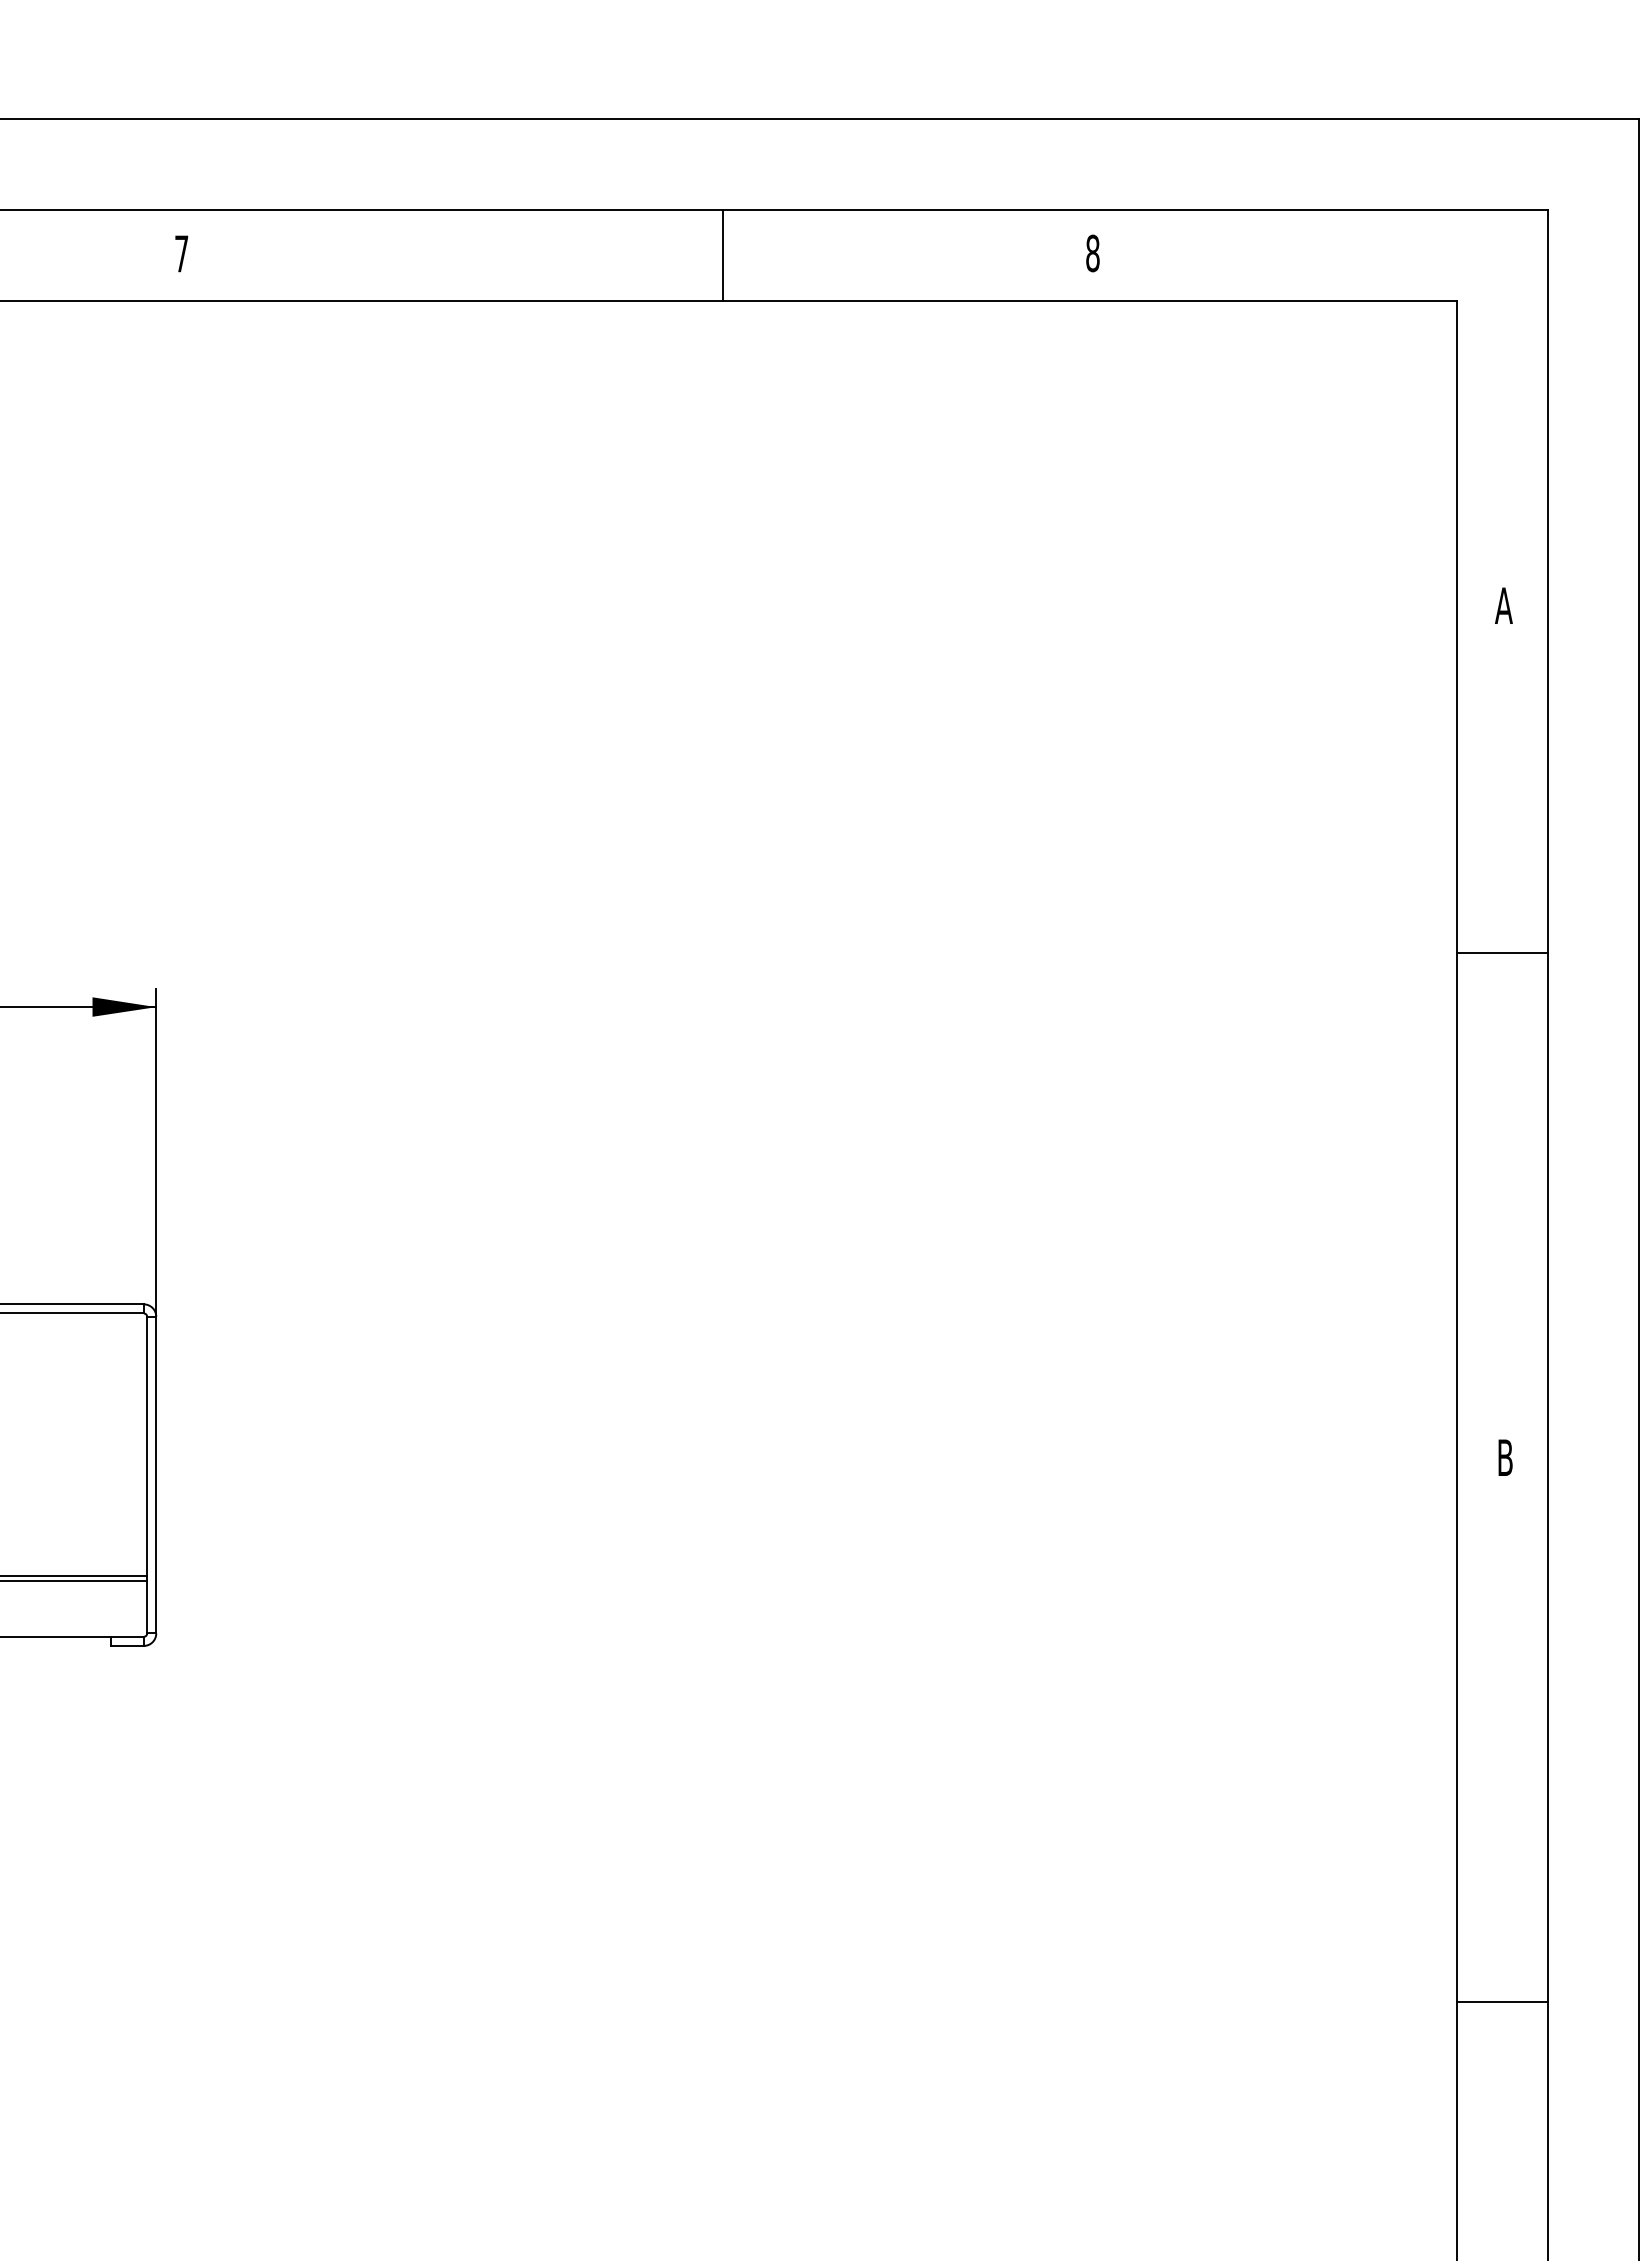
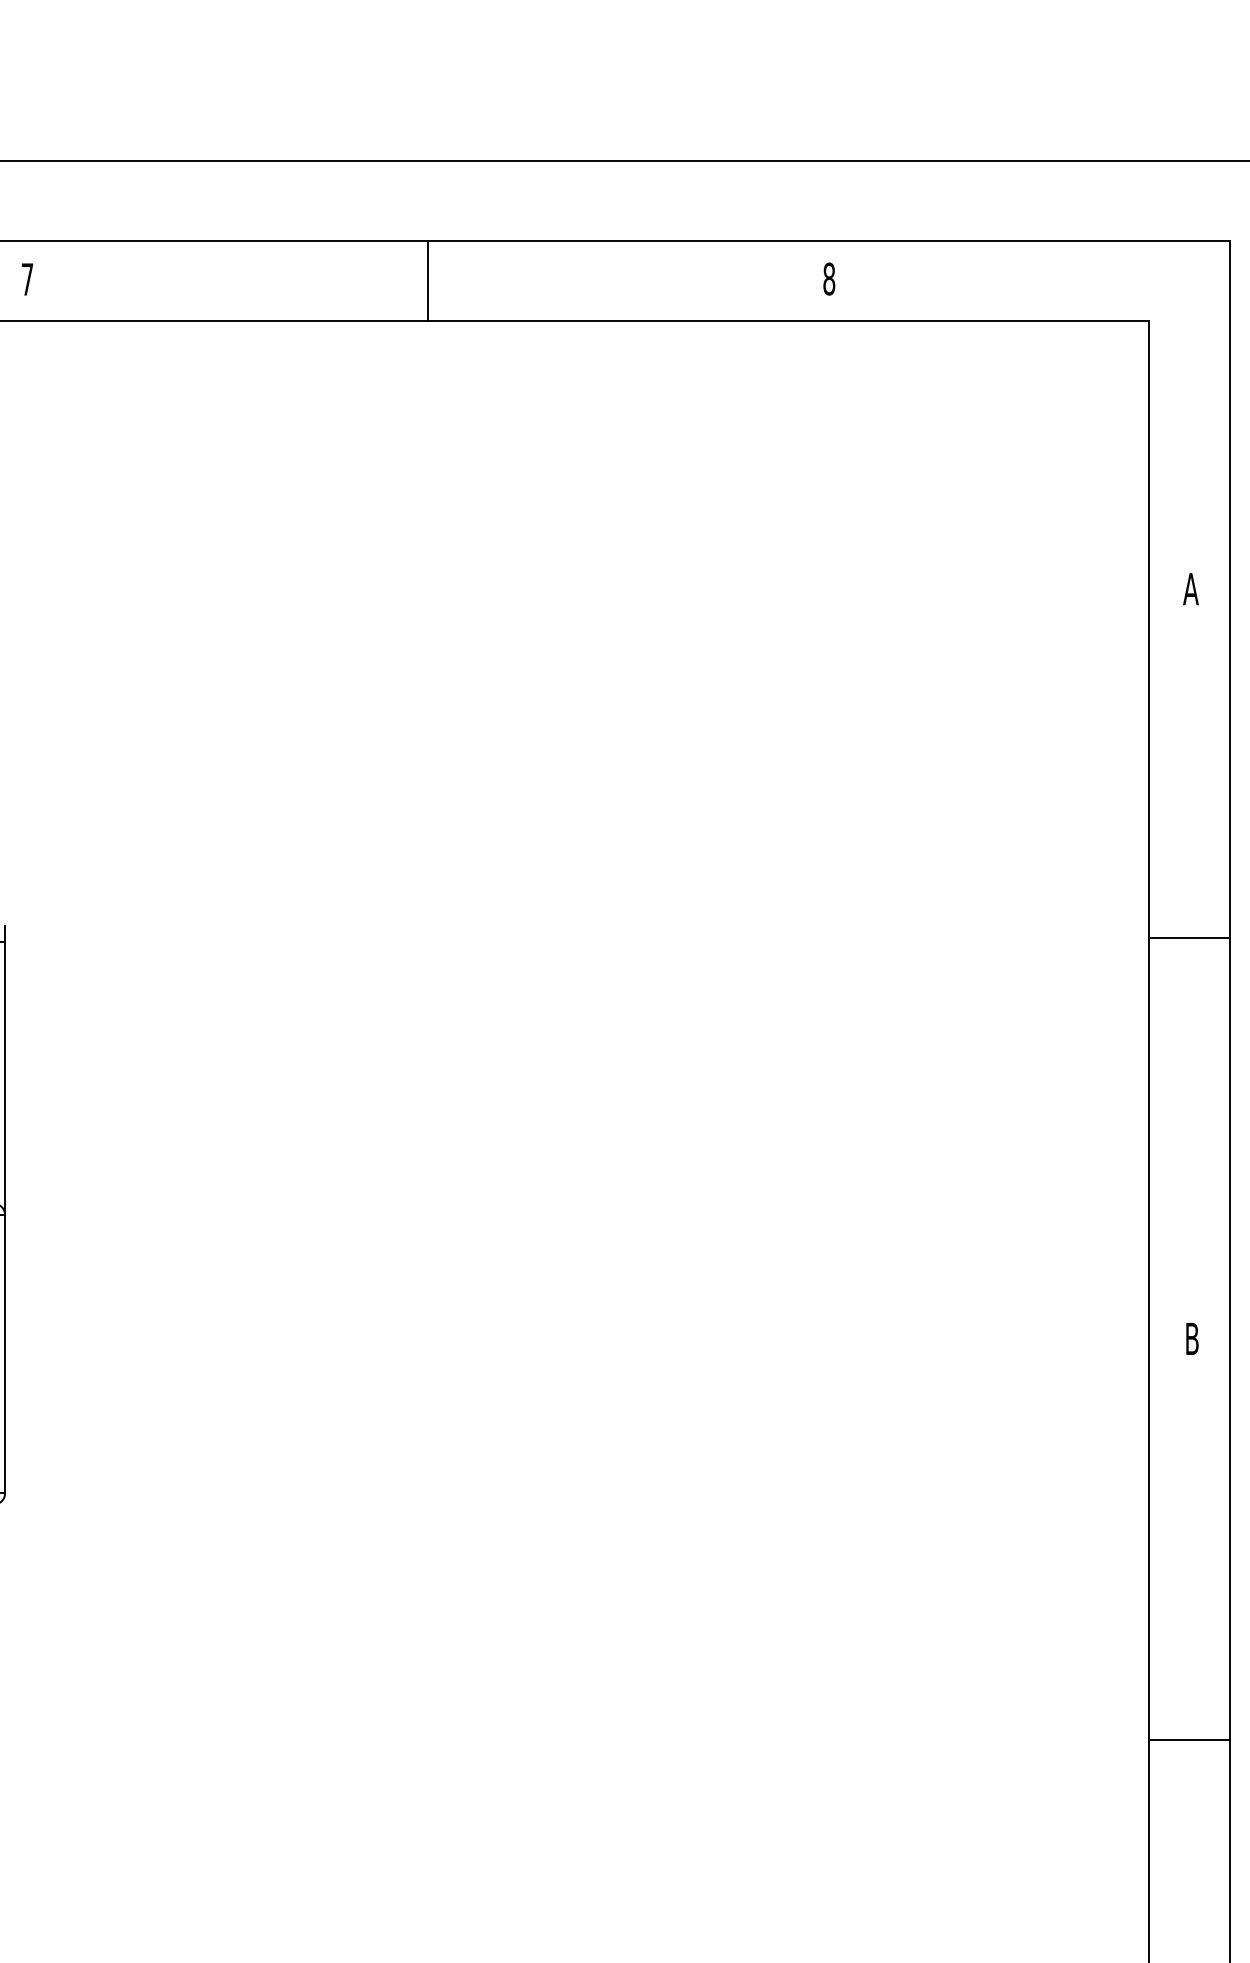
line: (722, 255) -> (427, 280), moved
line: (1501, 952) -> (1188, 938), moved
line: (1501, 2002) -> (1188, 1739), moved

